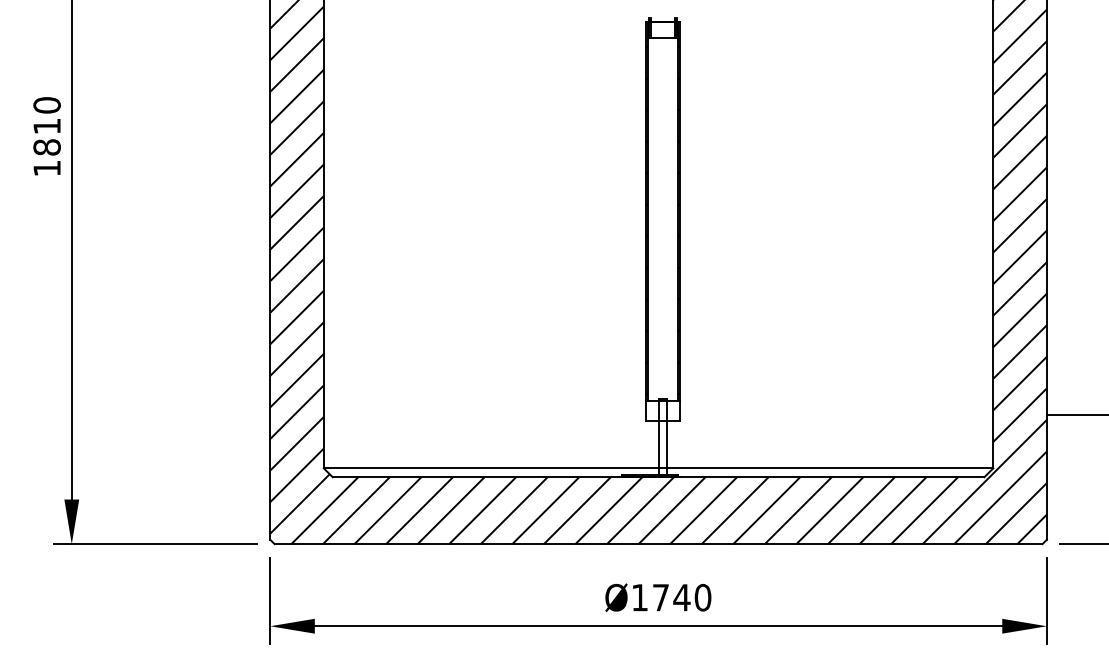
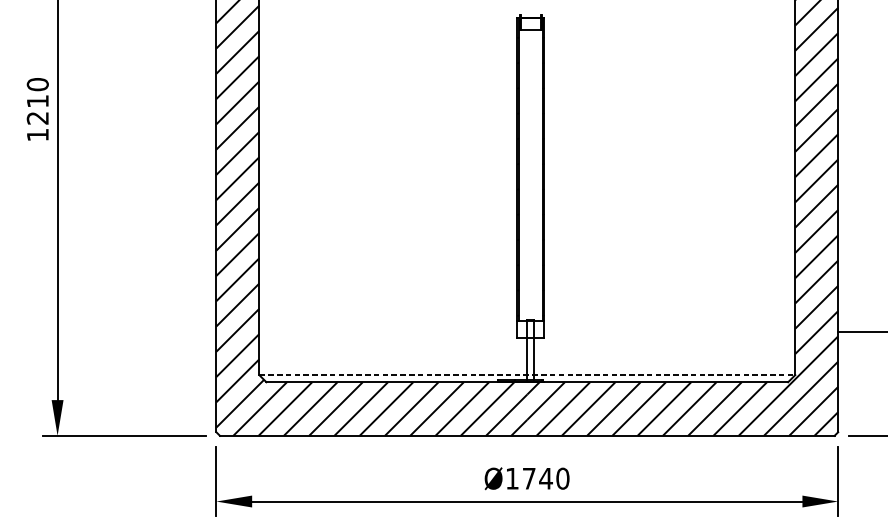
text: (46, 147) -> (37, 118), 1810 -> 1210
line: (658, 468) -> (527, 375), solid -> dashed

